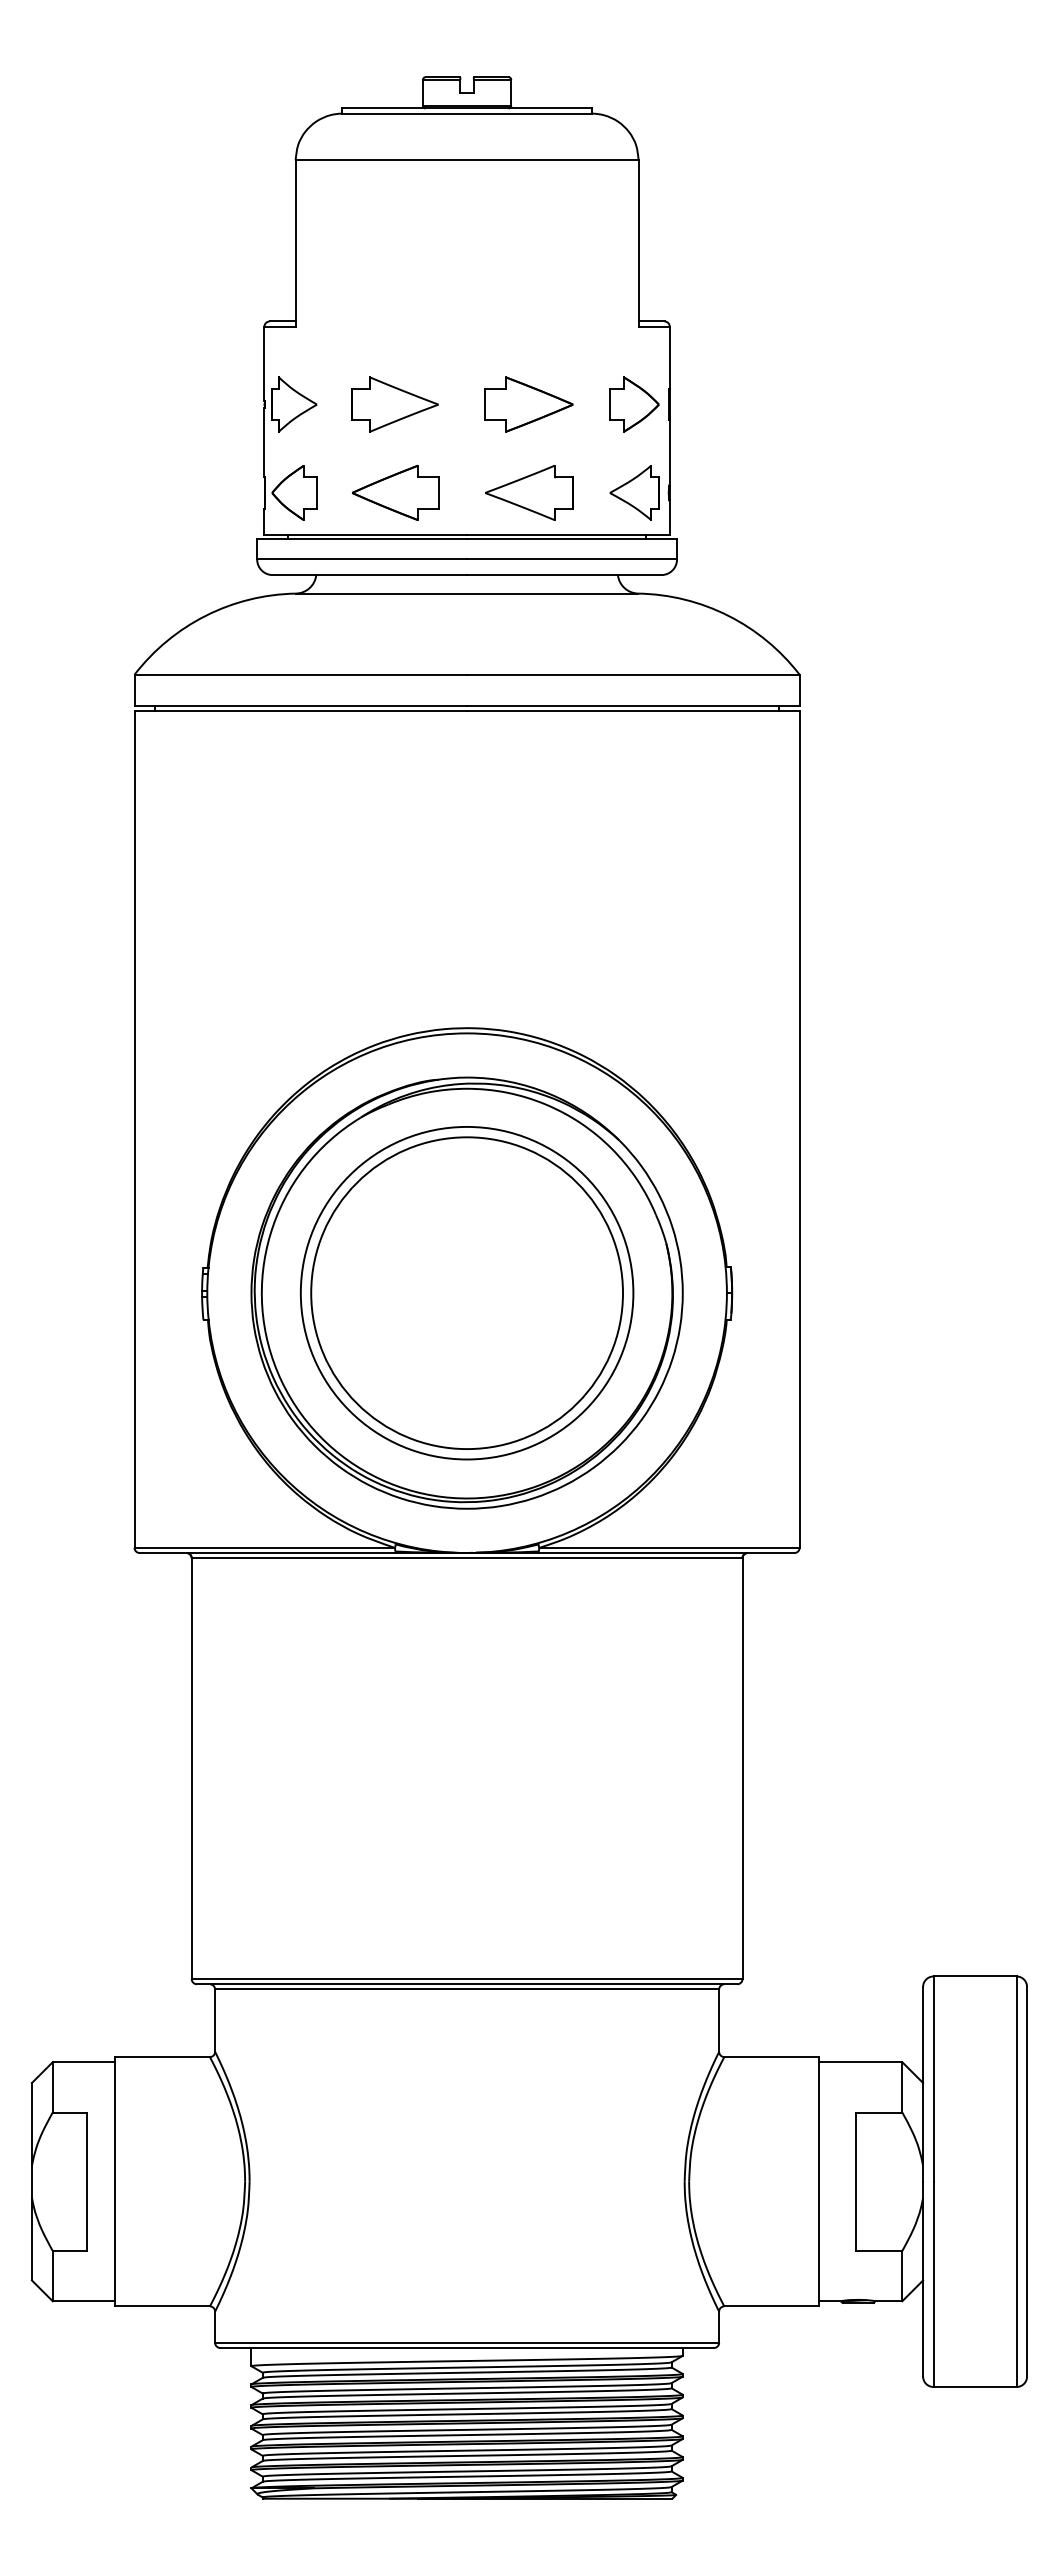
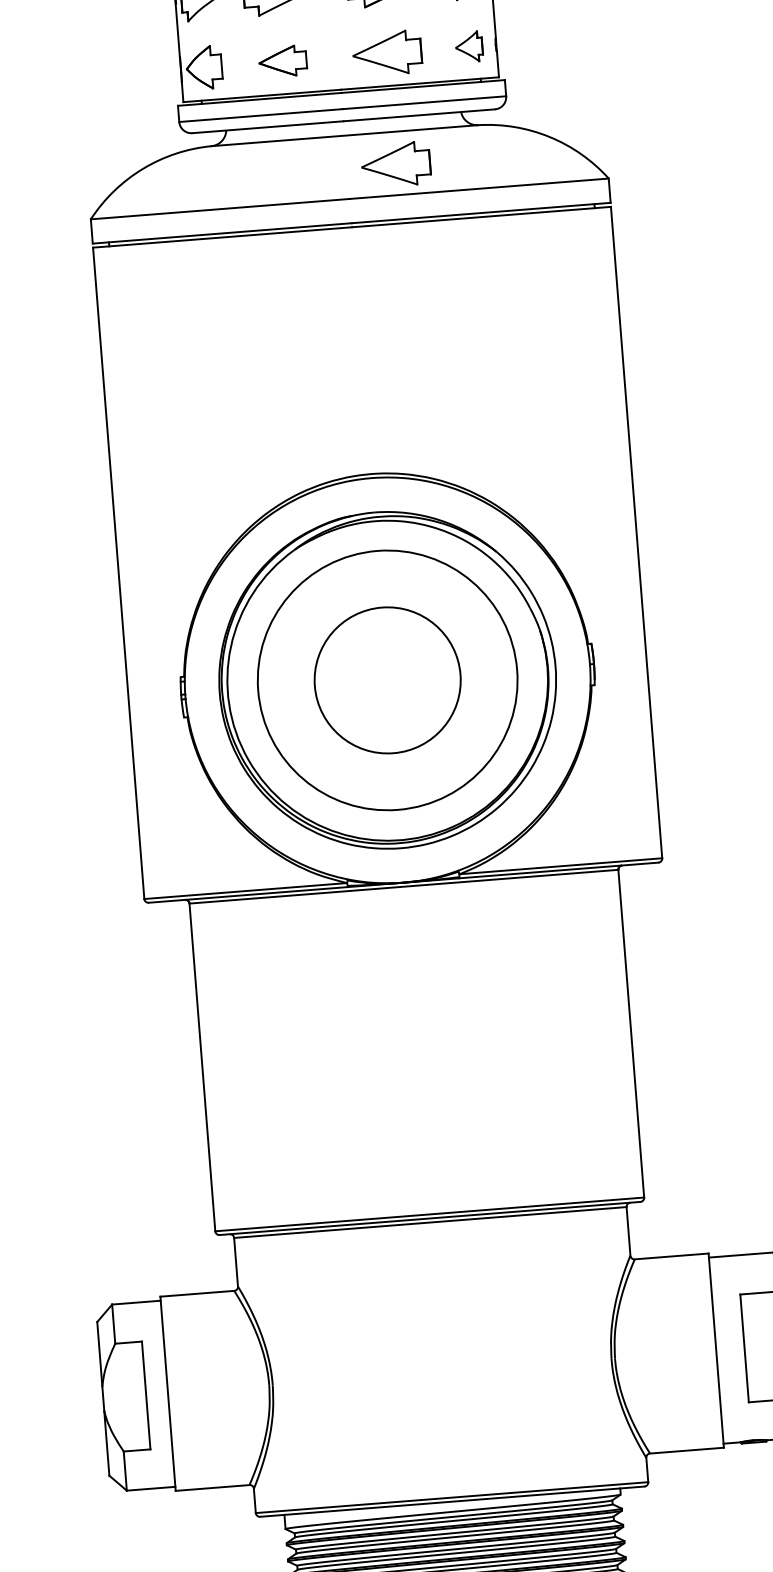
part: (395, 492) -> (282, 61), size x0.7
part: (634, 492) -> (468, 46), size x0.7
part: (529, 635) -> (395, 164), added
circle: (467, 1293) -> (388, 680), size x0.6

